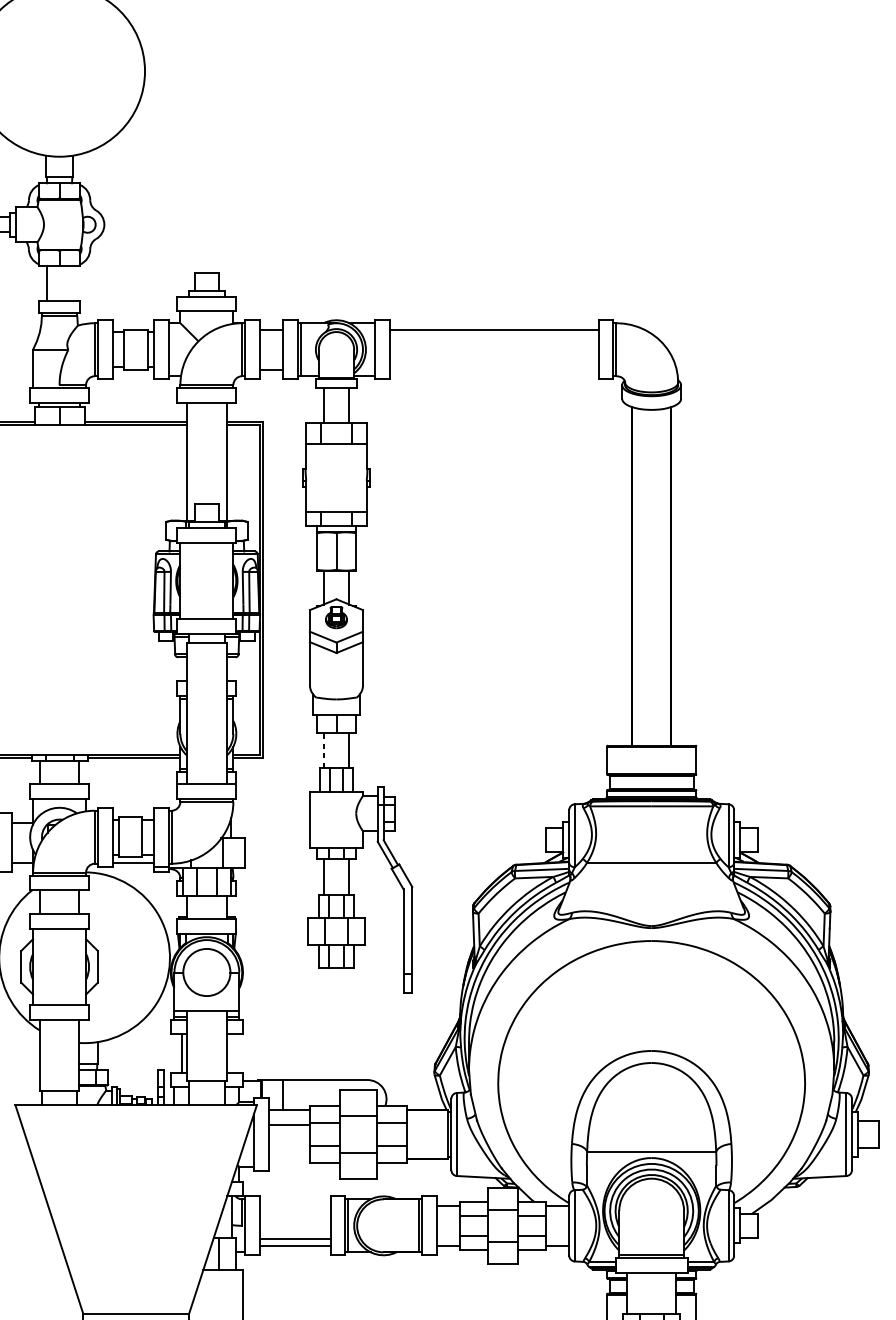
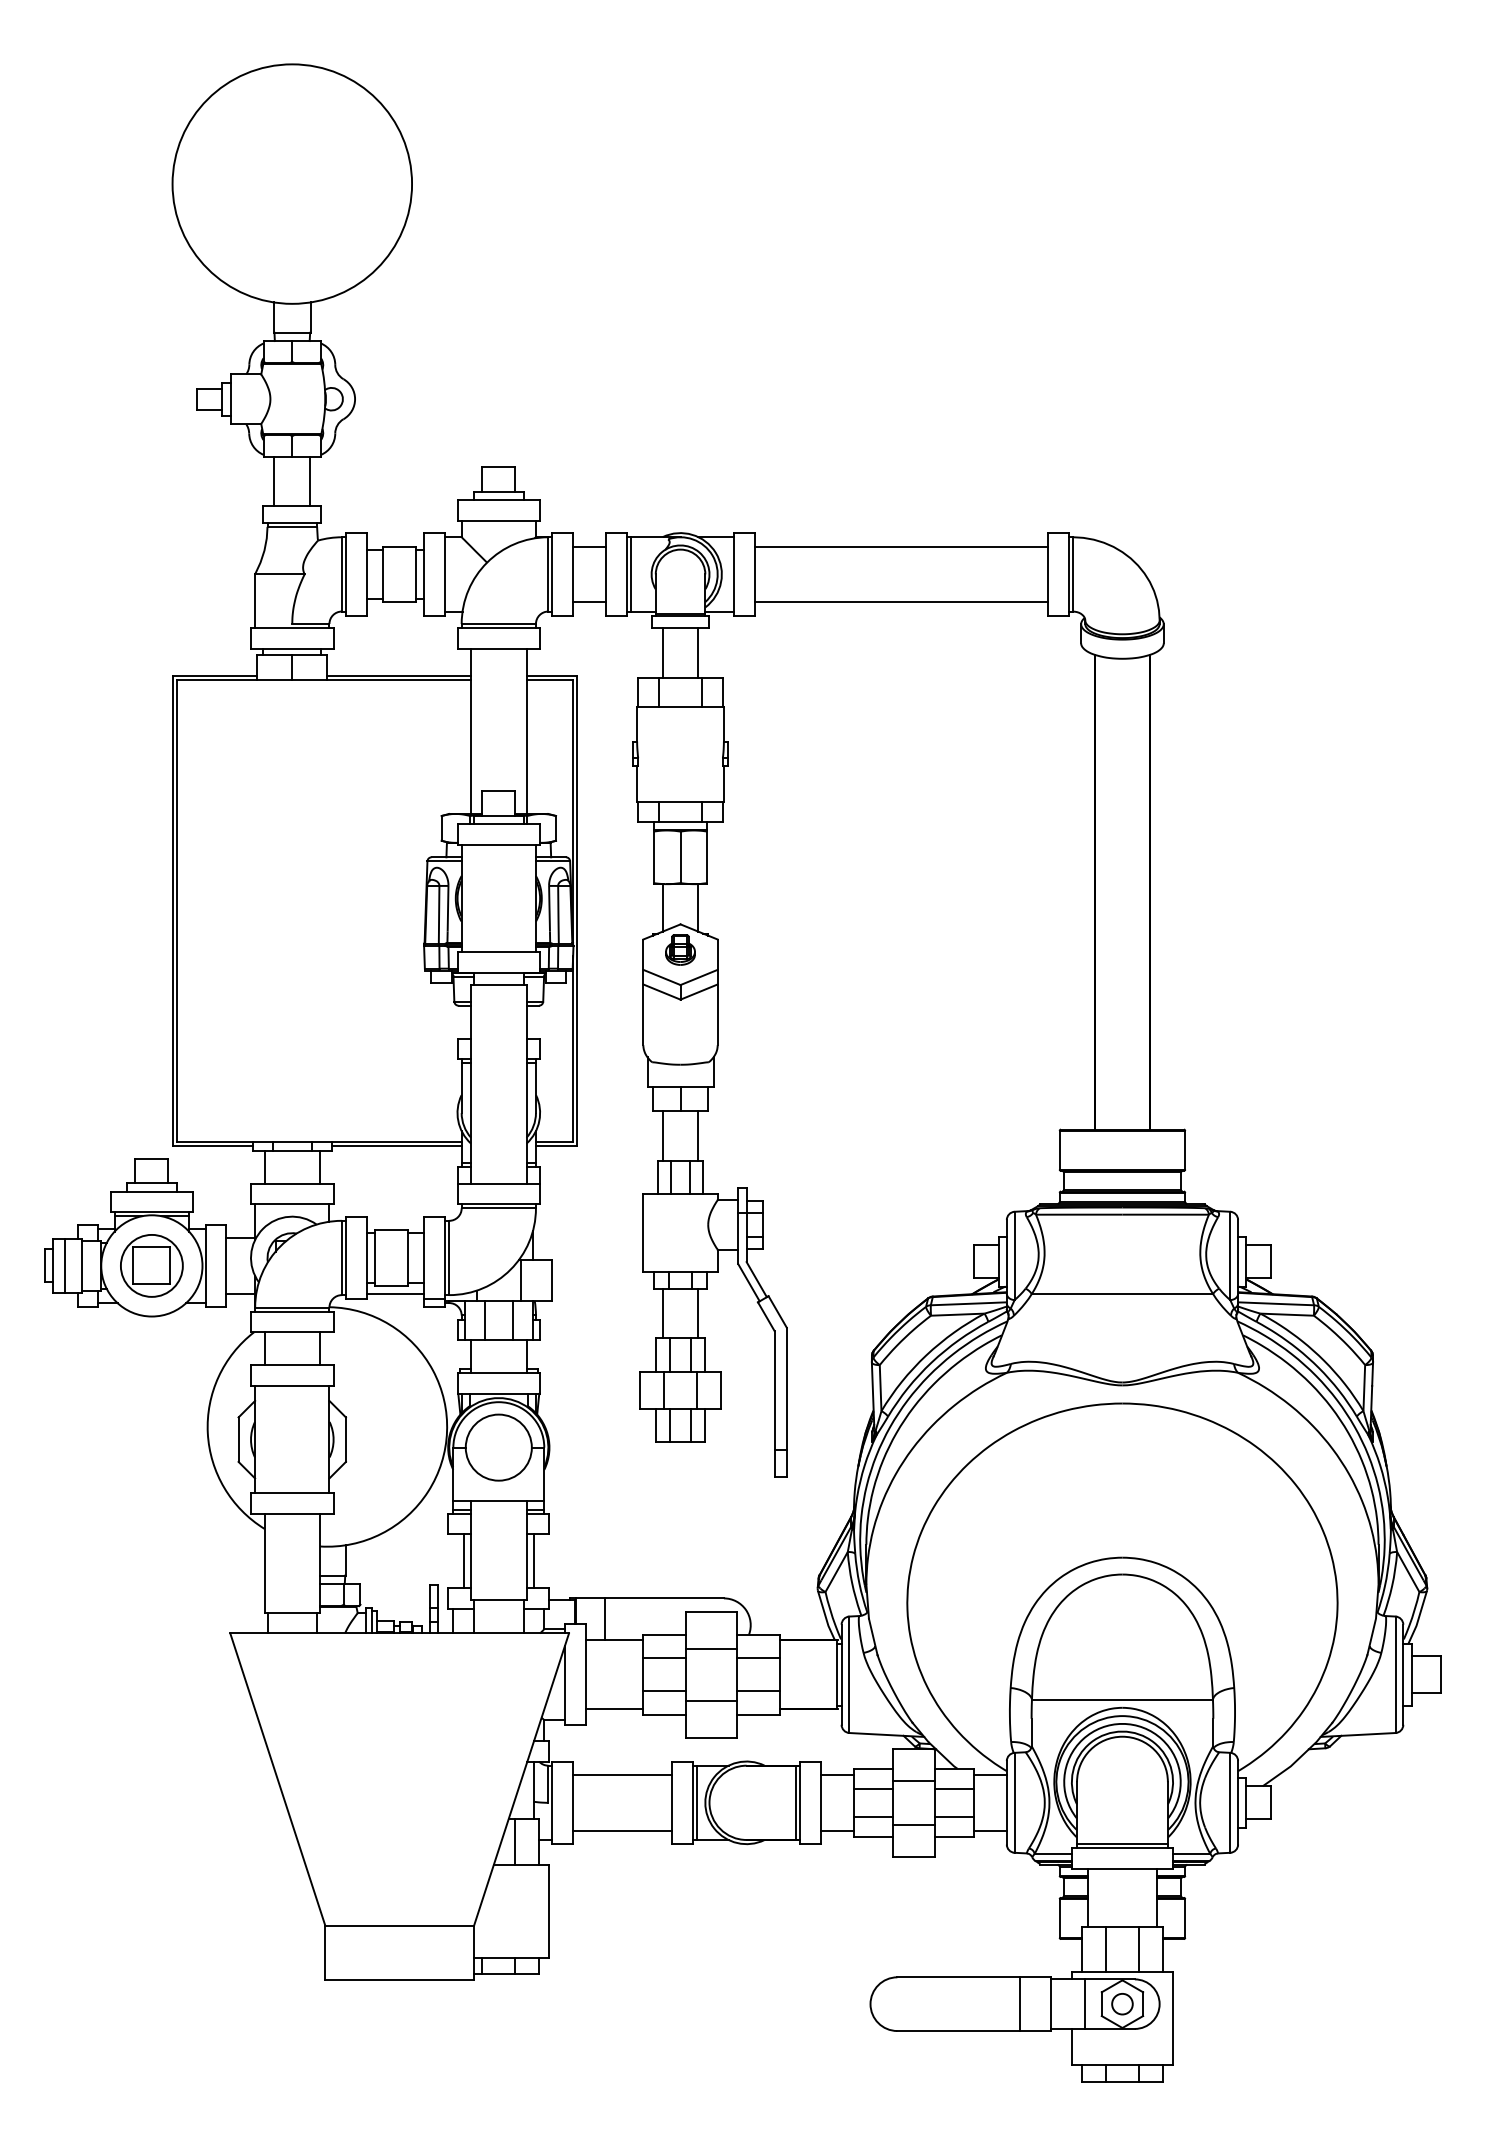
line: (72, 283) -> (310, 481), added
line: (494, 369) -> (901, 602), added
line: (323, 750) -> (662, 1136), dashed -> solid
line: (231, 1053) -> (533, 1561), added
line: (289, 1125) -> (614, 1709), moved
line: (295, 1239) -> (622, 1775), moved

